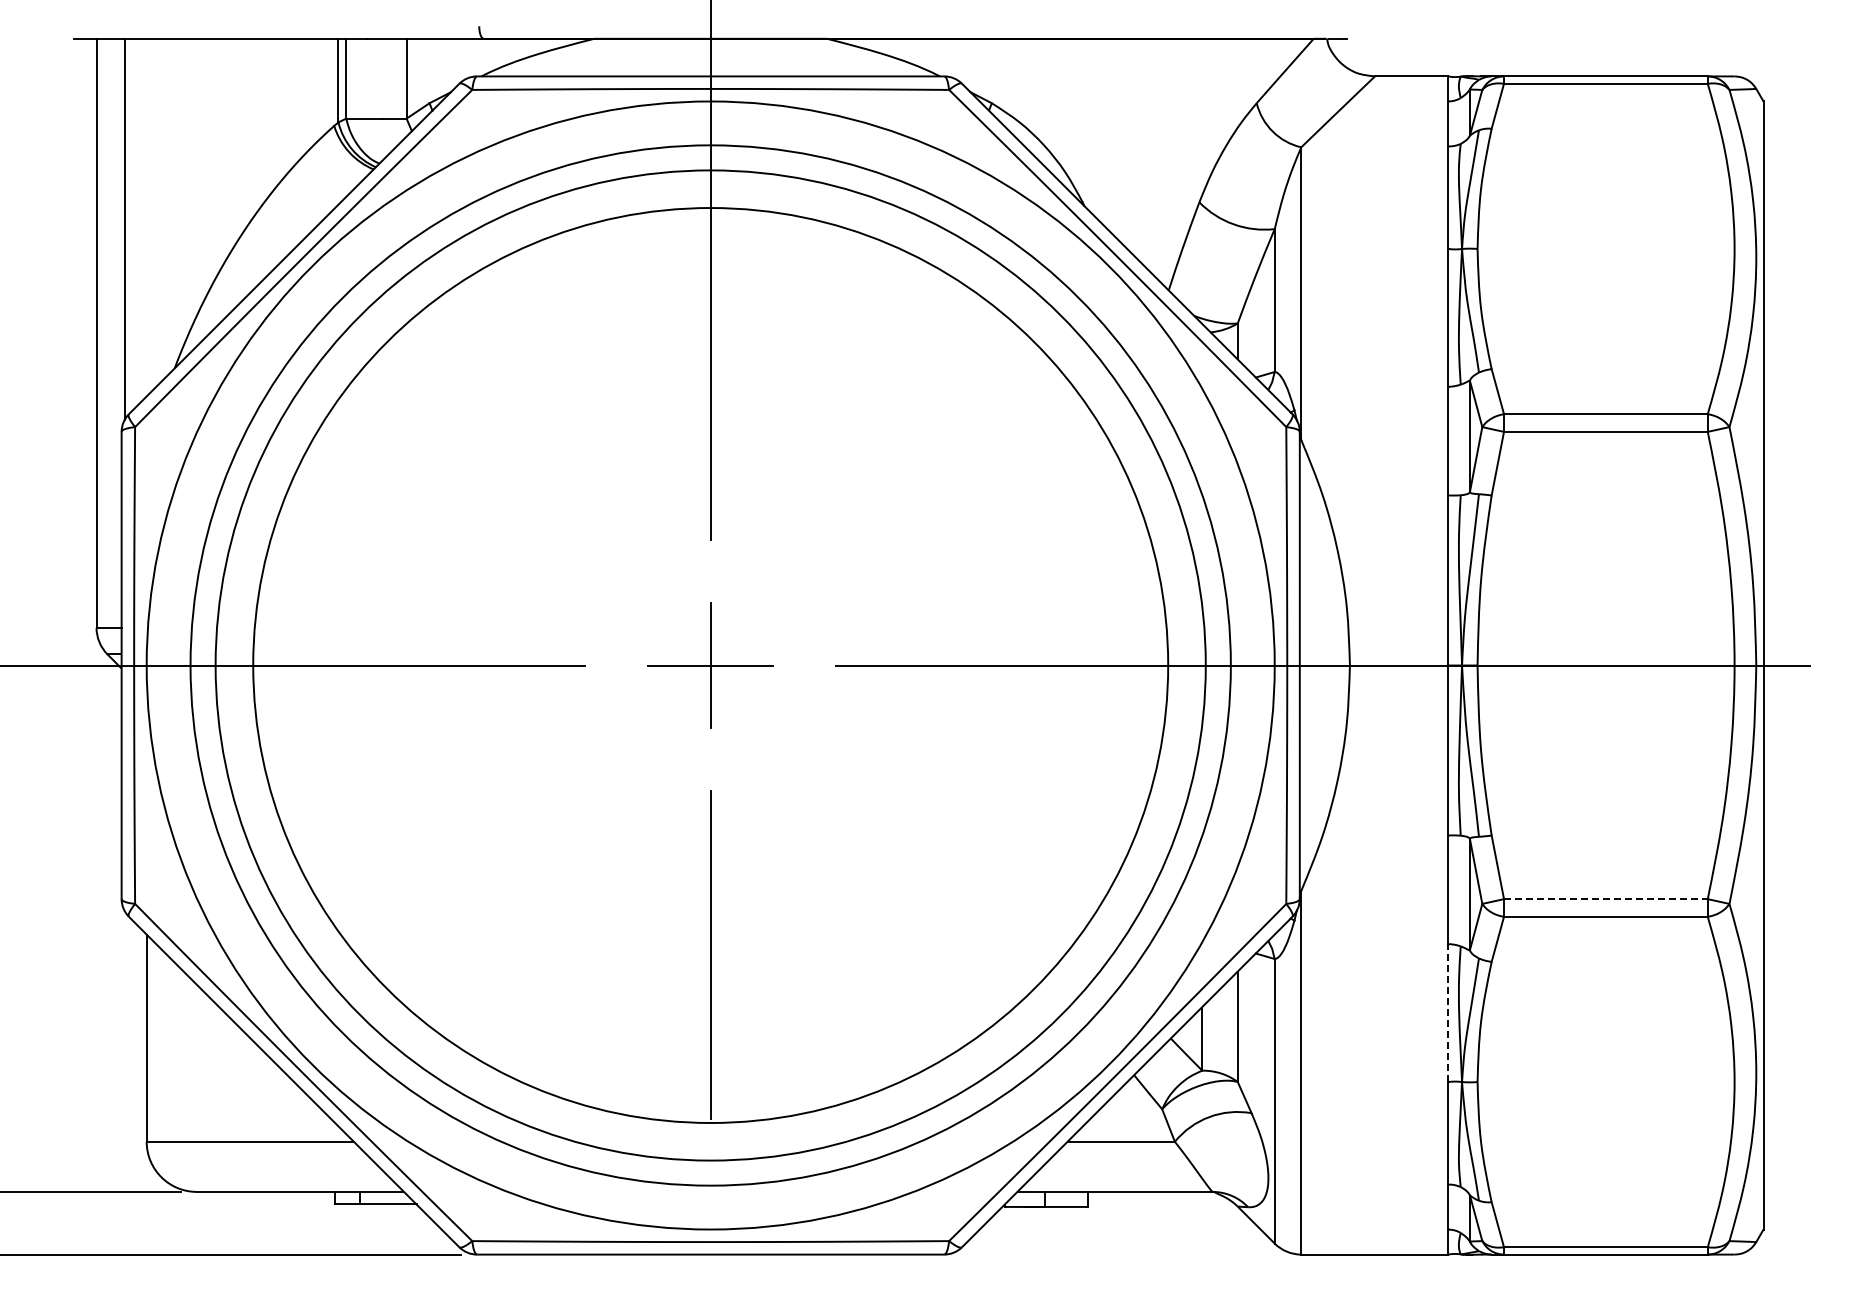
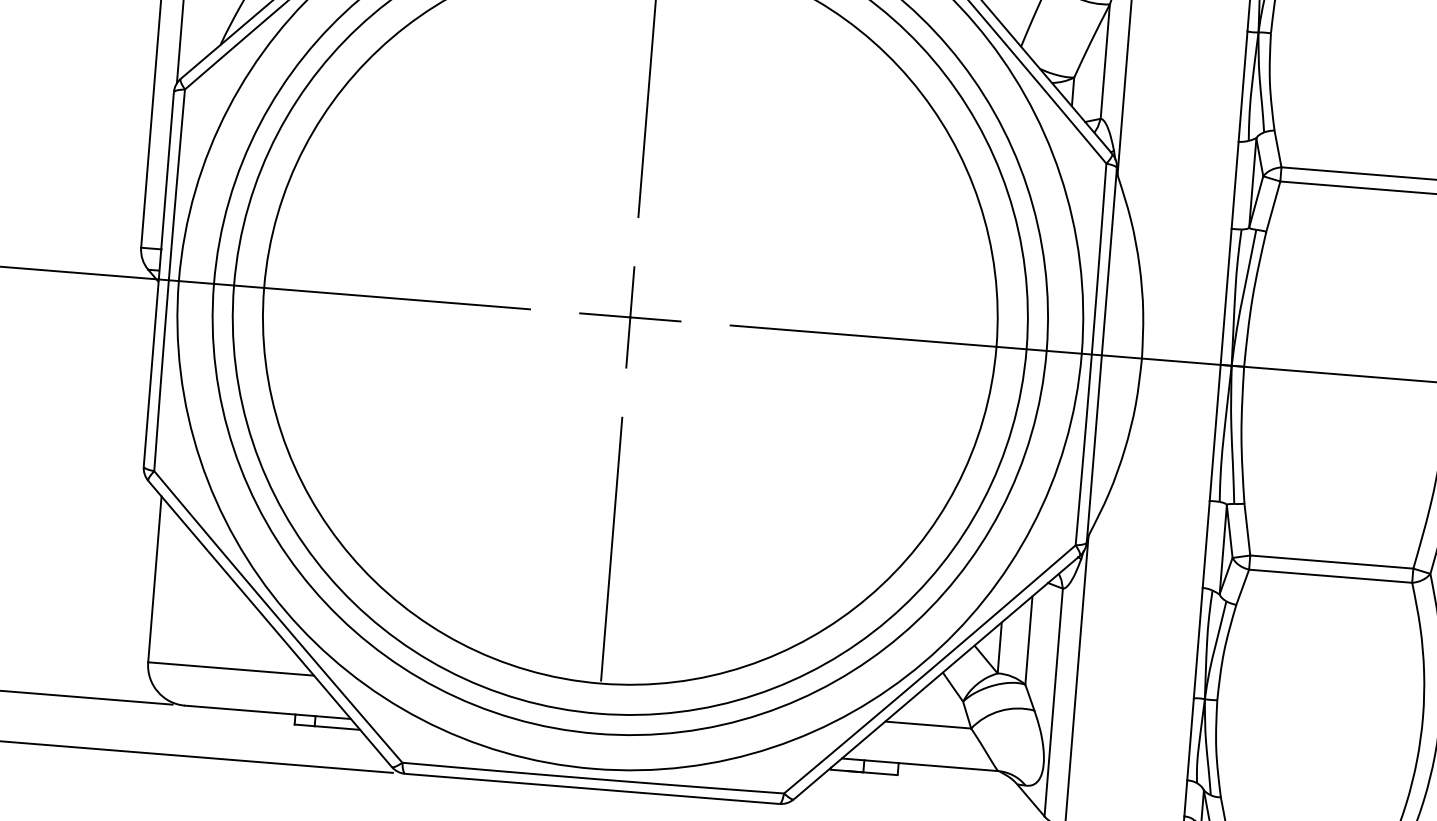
line: (1605, 899) -> (1331, 562), dashed -> solid
line: (1448, 1013) -> (1198, 643), dashed -> solid

